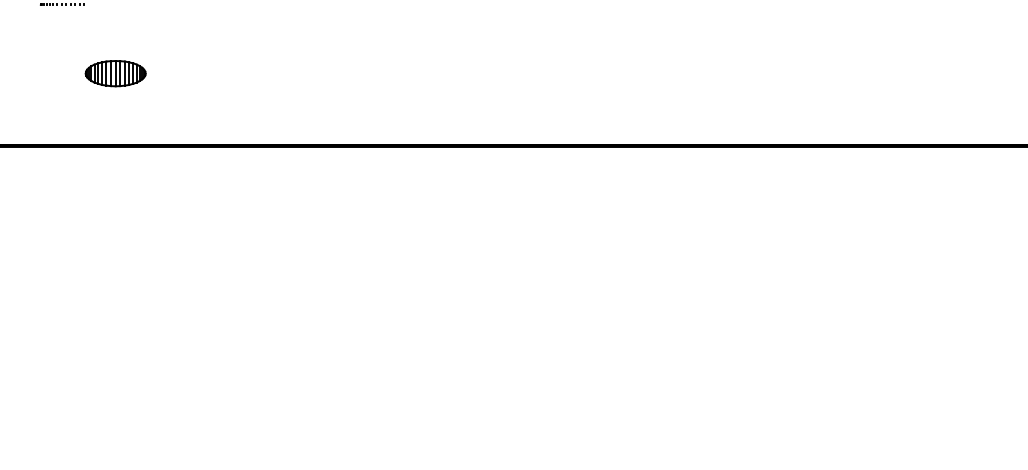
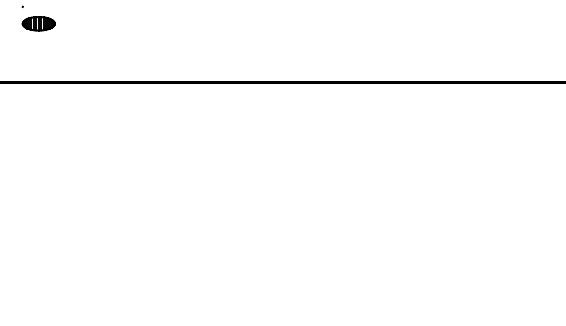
part: (115, 73) -> (38, 23), moved

